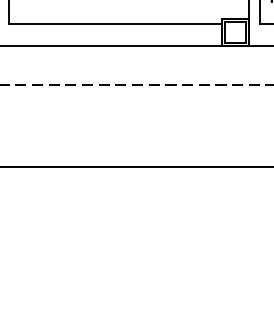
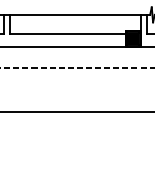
fill: (234, 31) -> (132, 38), added

